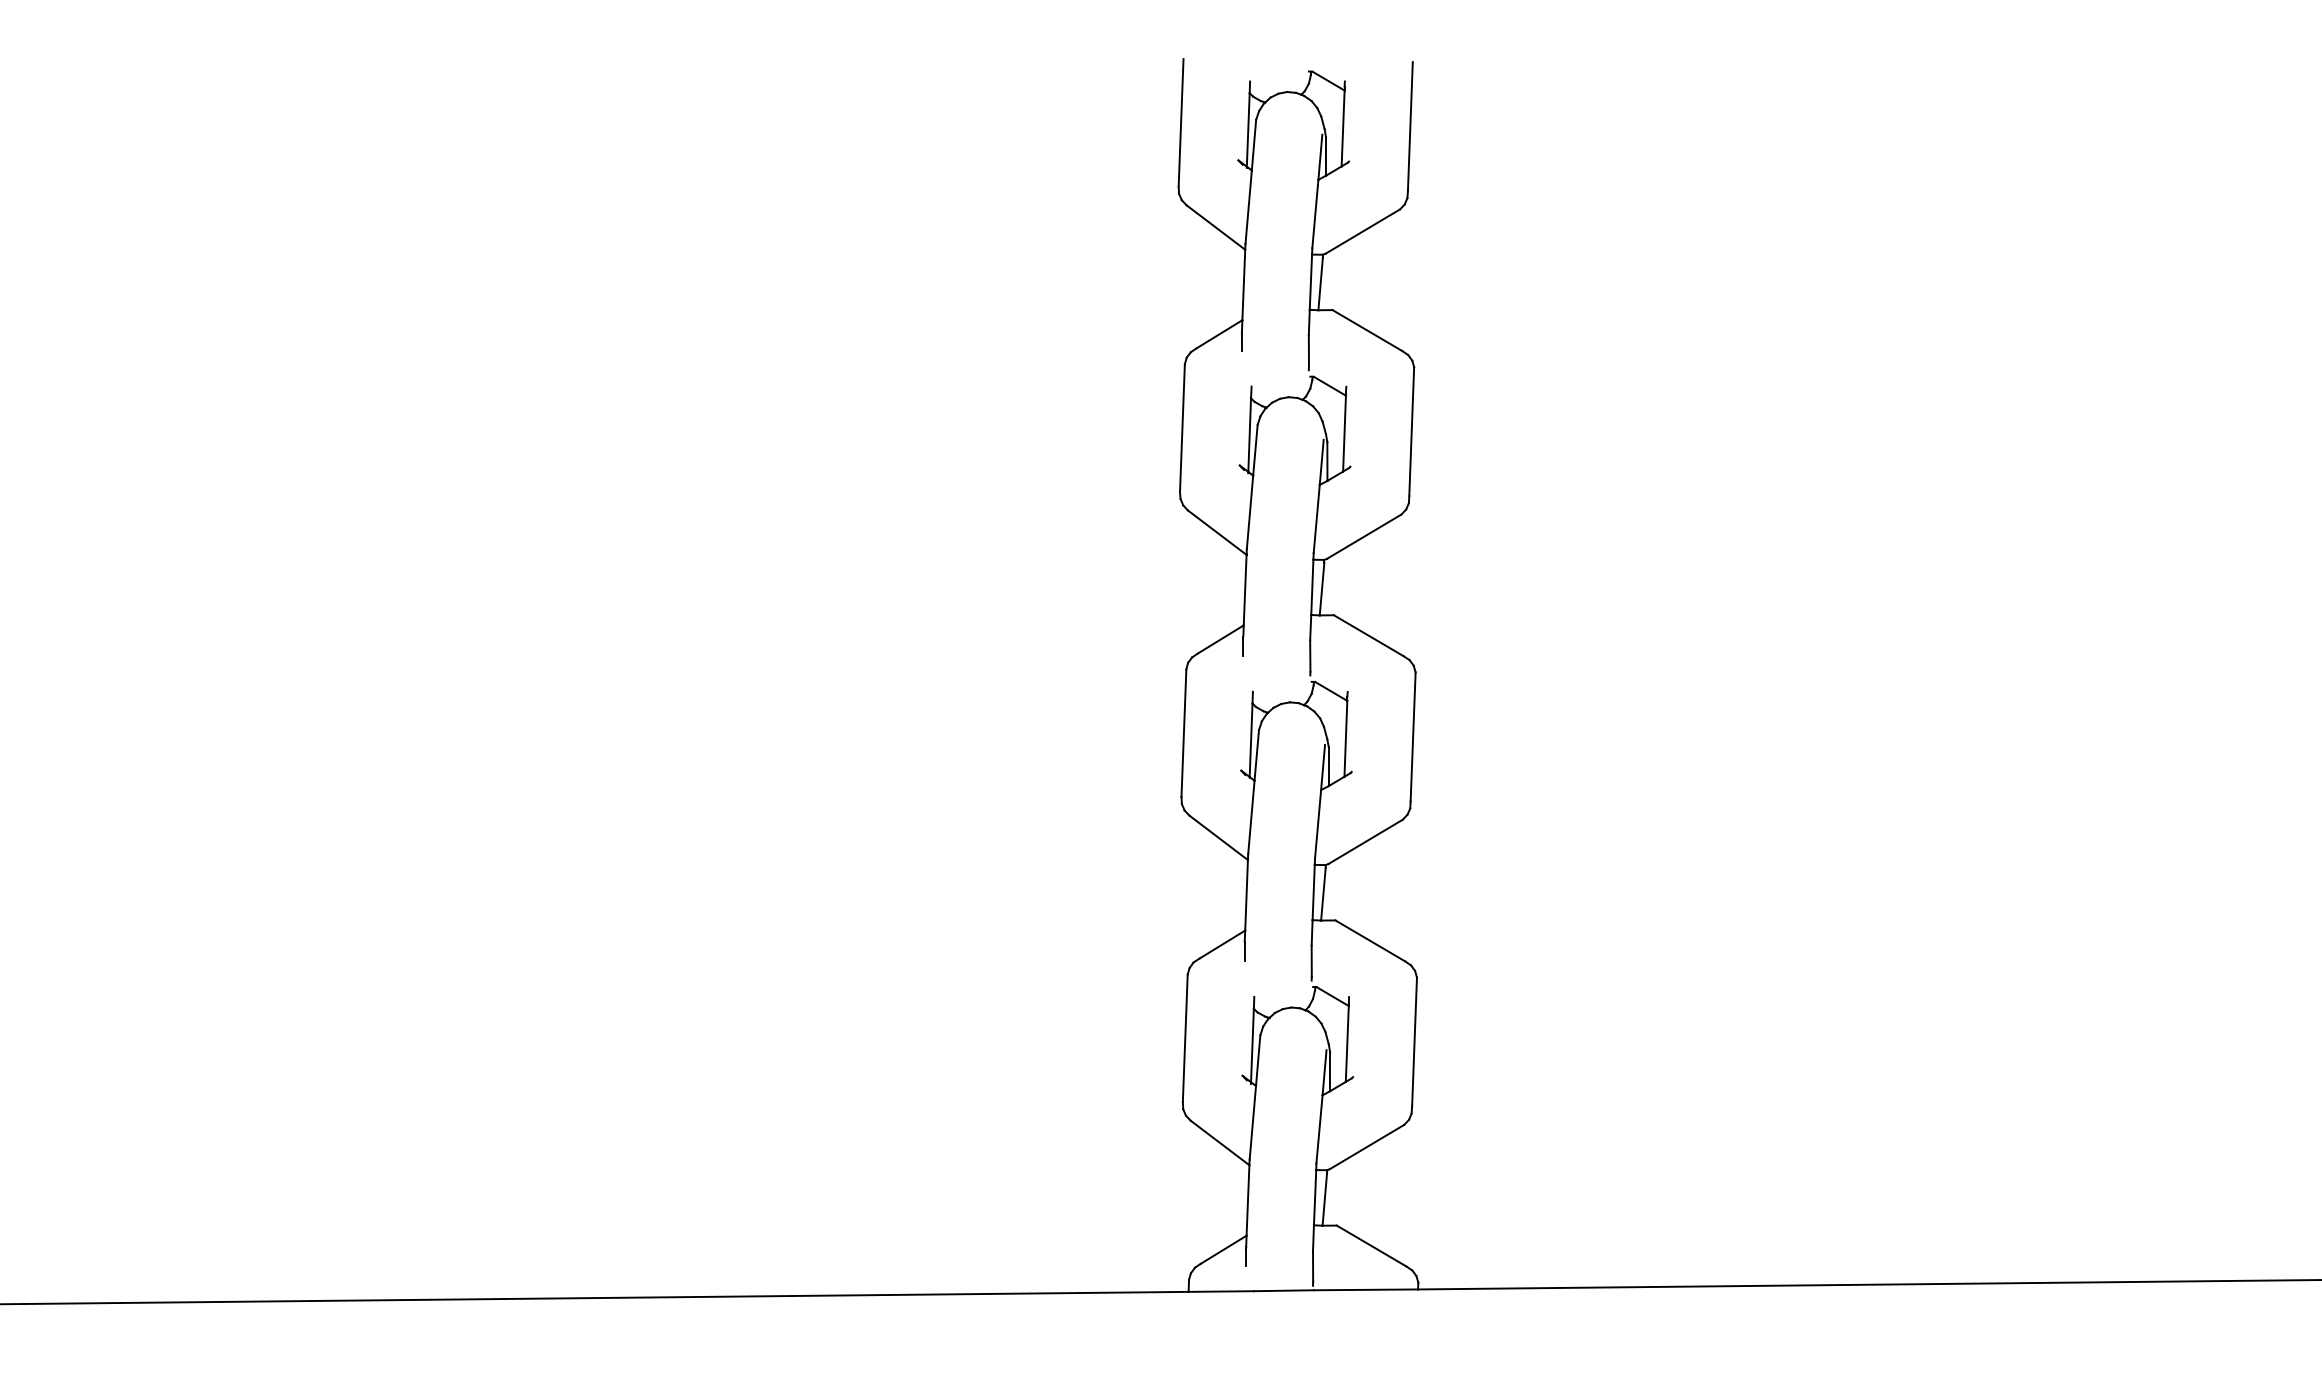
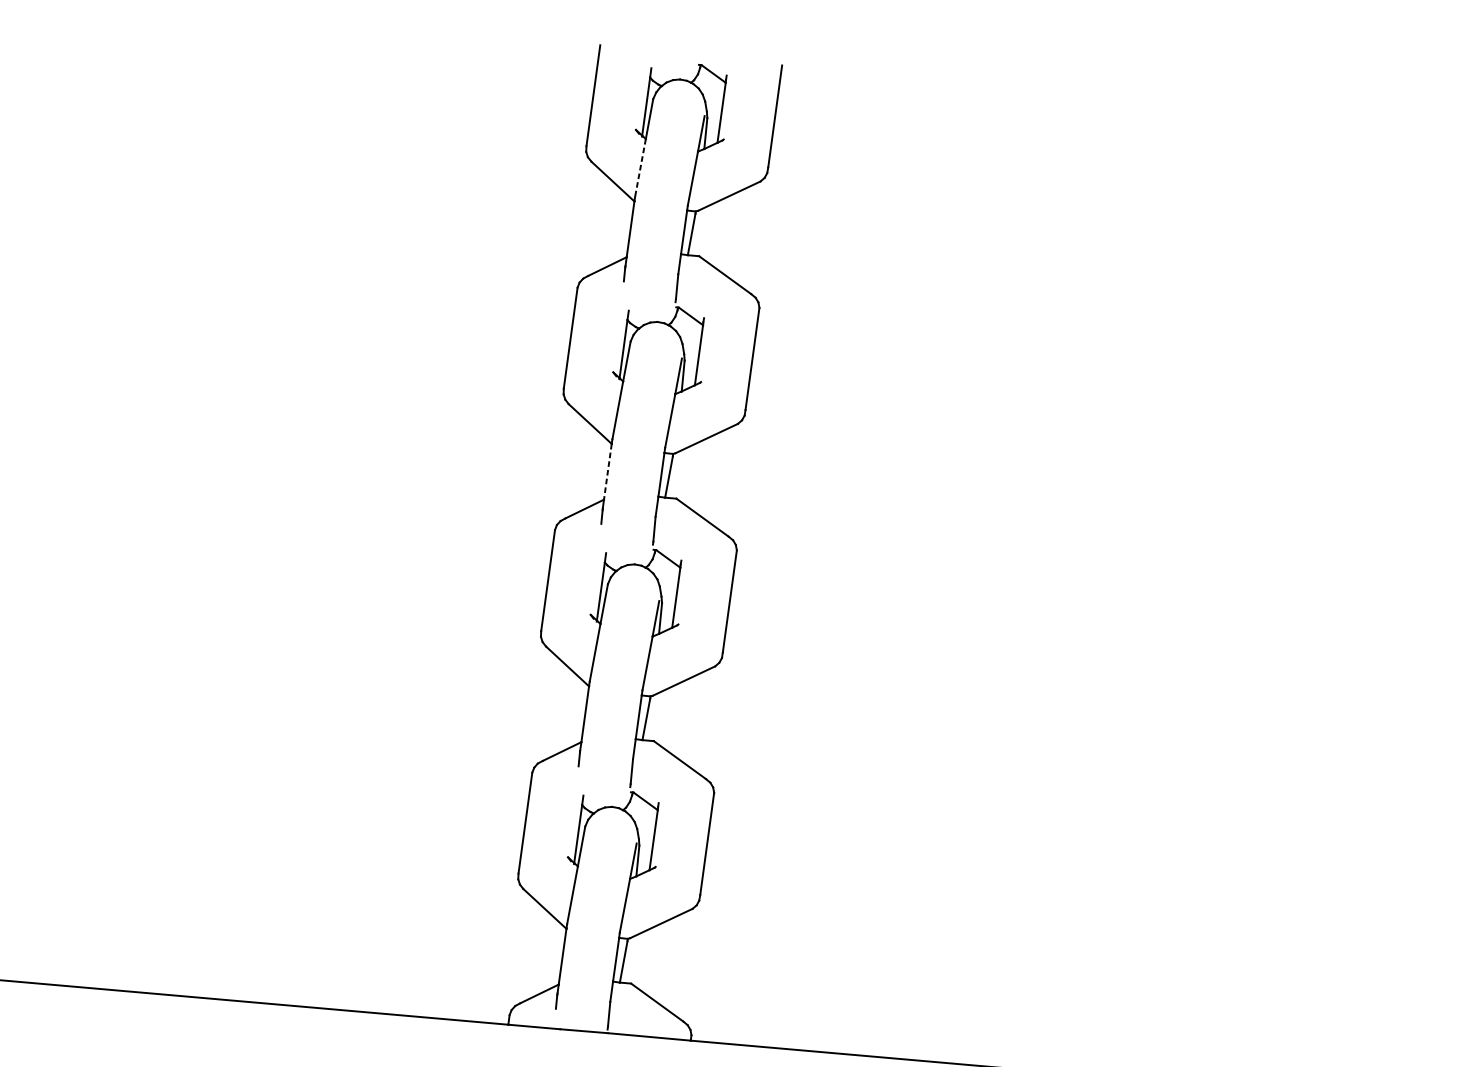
line: (1248, 207) -> (640, 168), solid -> dashed
line: (1245, 590) -> (608, 472), solid -> dashed

